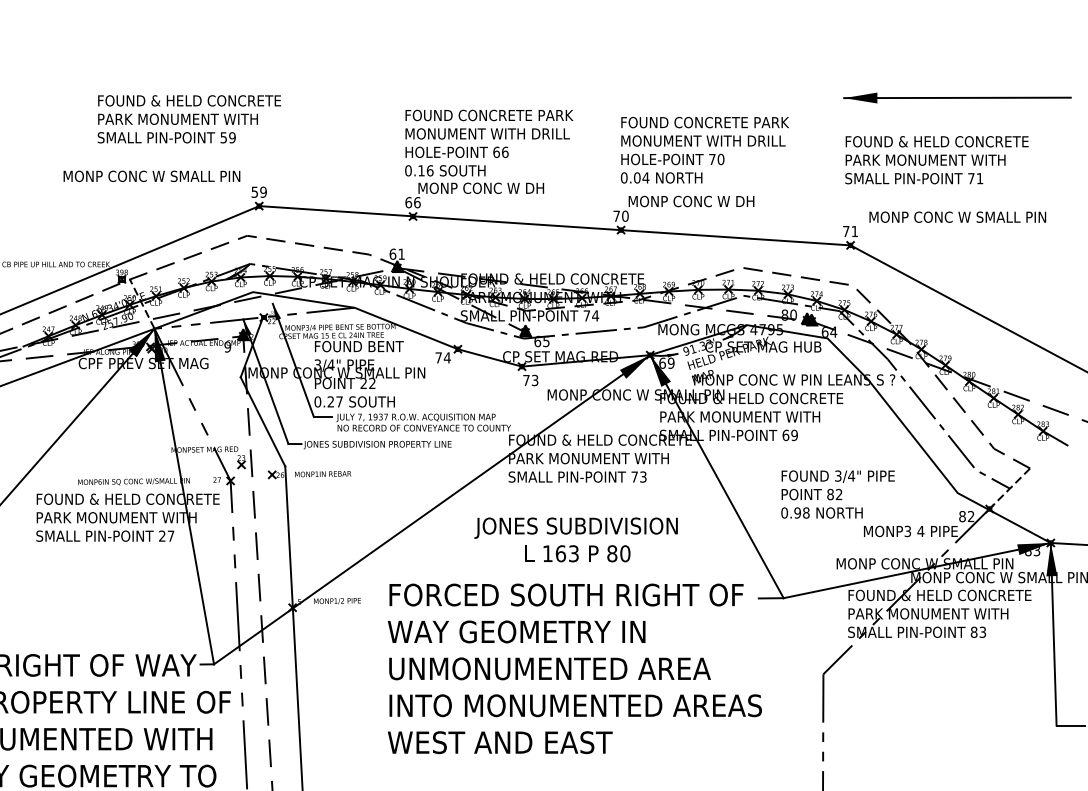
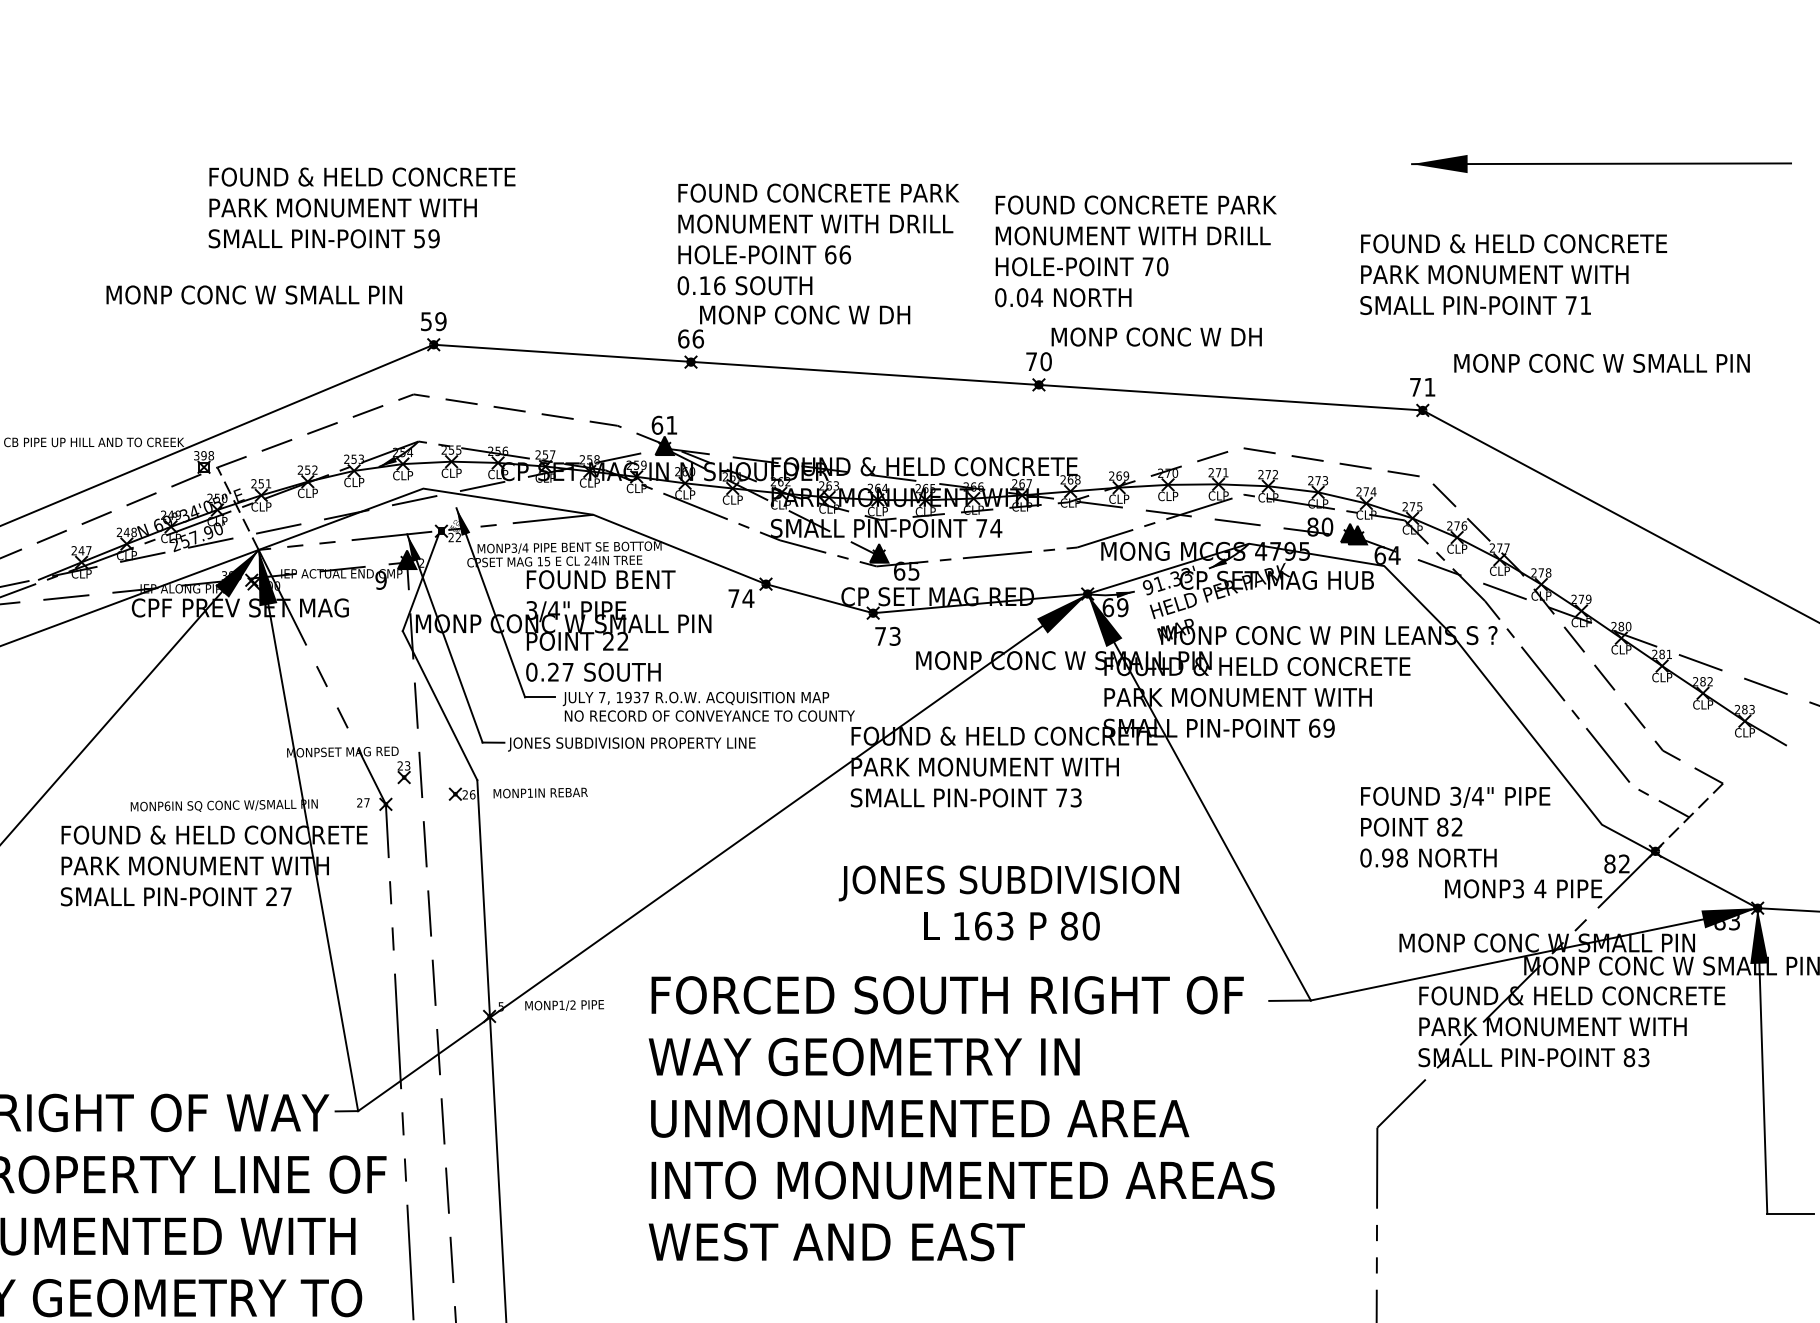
text: (188, 119) -> (360, 208), moved
text: (704, 150) -> (1134, 251), moved
text: (936, 160) -> (1512, 275), moved
text: (837, 494) -> (1454, 827), moved
text: (575, 539) -> (1007, 902), moved

